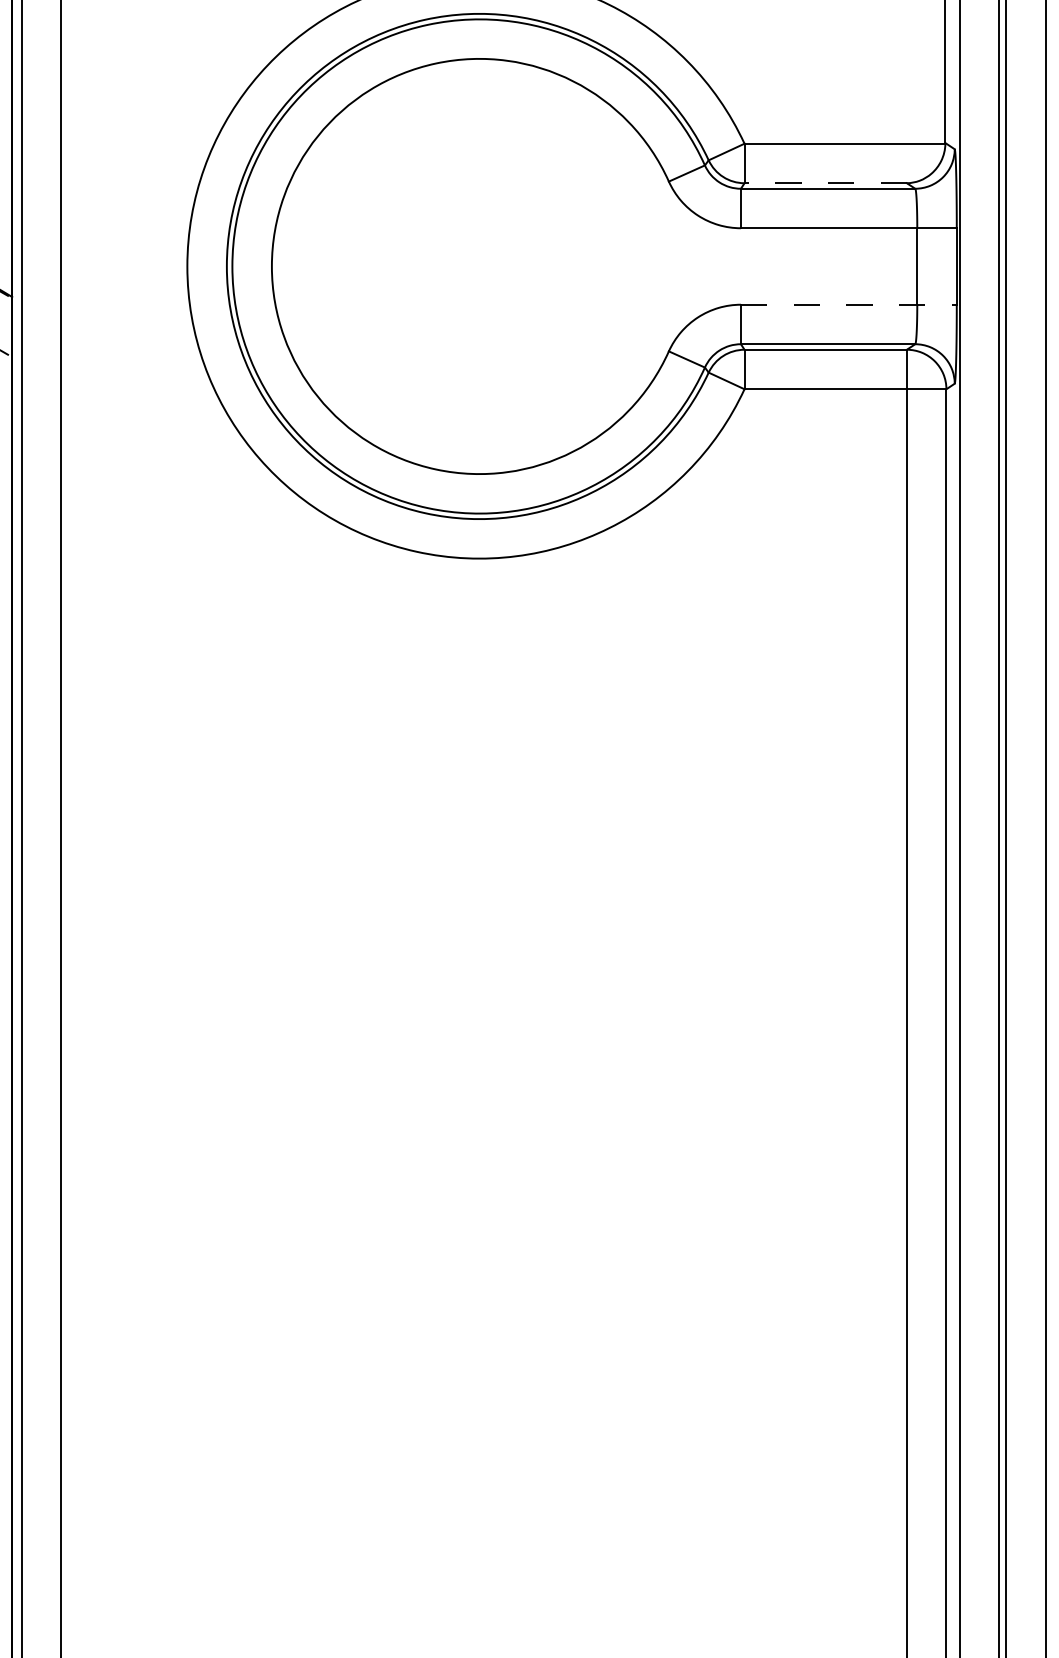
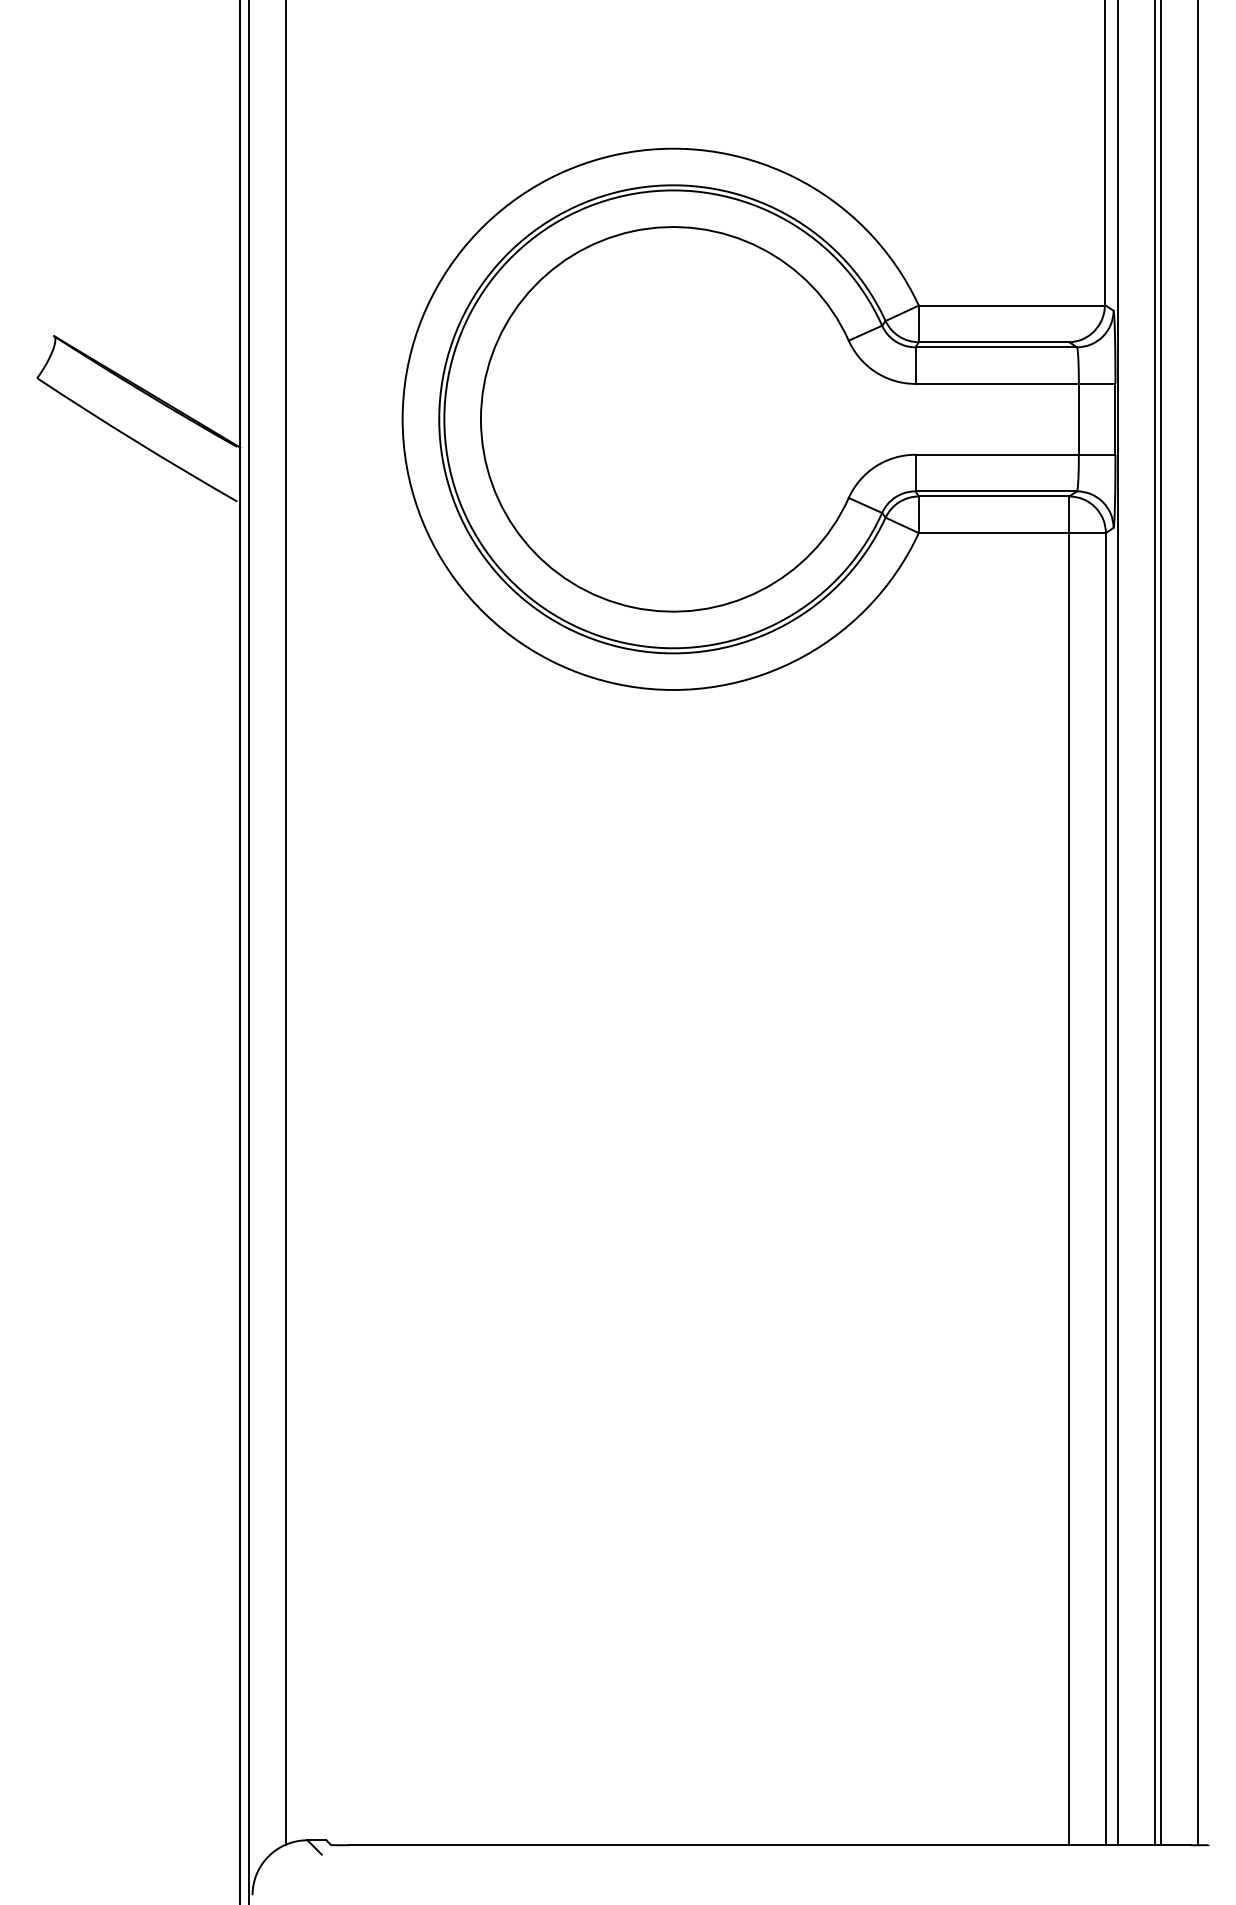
line: (825, 183) -> (993, 342), dashed -> solid
line: (848, 304) -> (1015, 454), dashed -> solid

